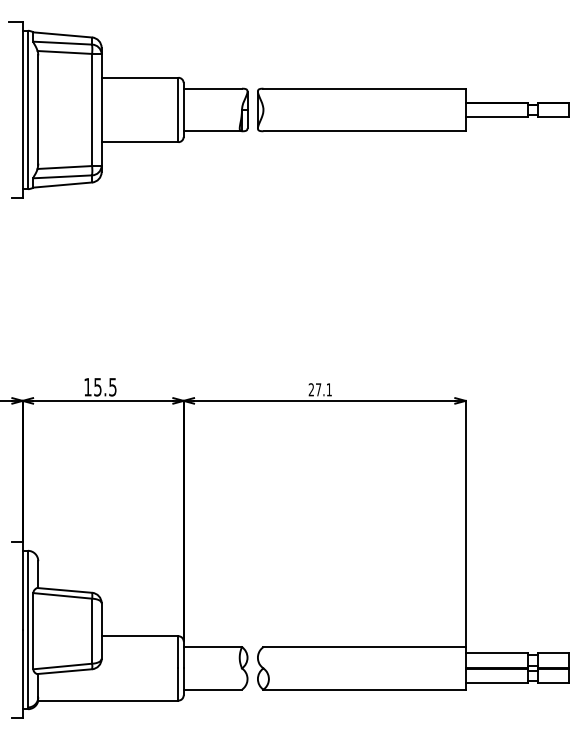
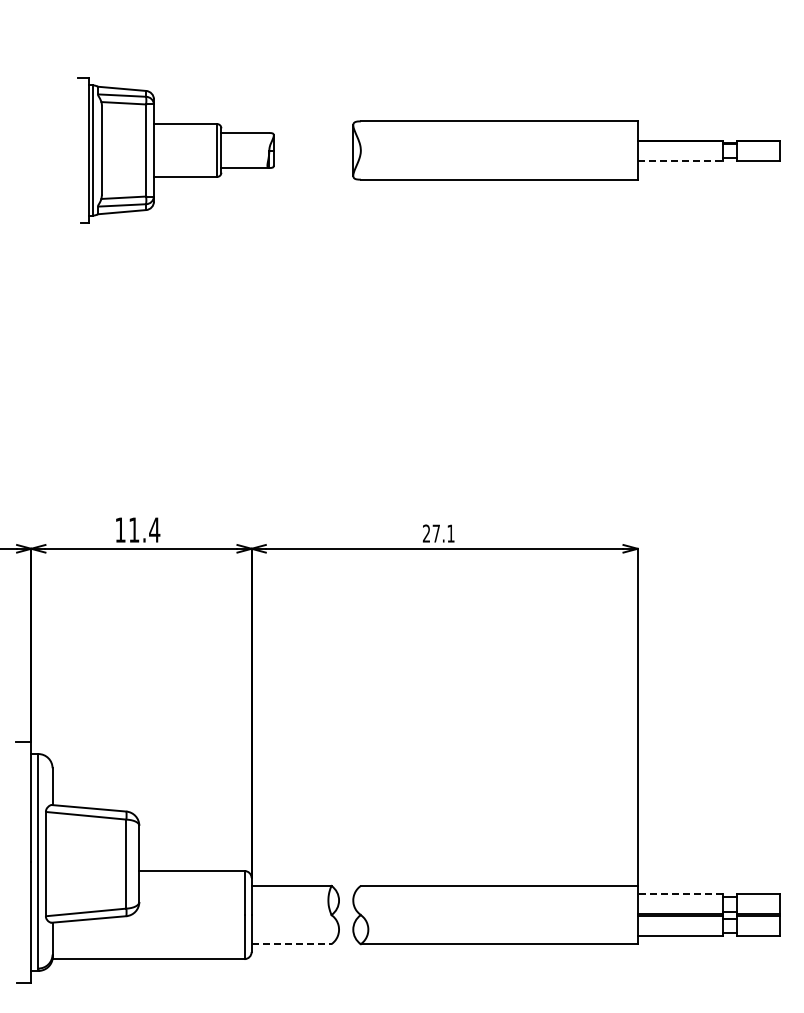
part: (128, 109) -> (175, 150), size x0.6
line: (496, 117) -> (680, 160), solid -> dashed
text: (105, 386) -> (144, 529), 15.5 -> 11.4
line: (496, 653) -> (680, 894), solid -> dashed
line: (212, 689) -> (291, 944), solid -> dashed

